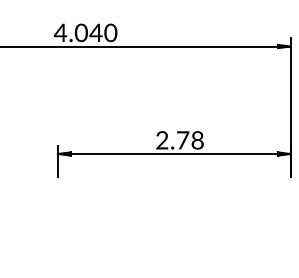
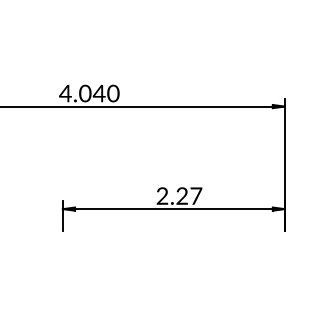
text: (190, 139) -> (189, 195), 2.78 -> 2.27

